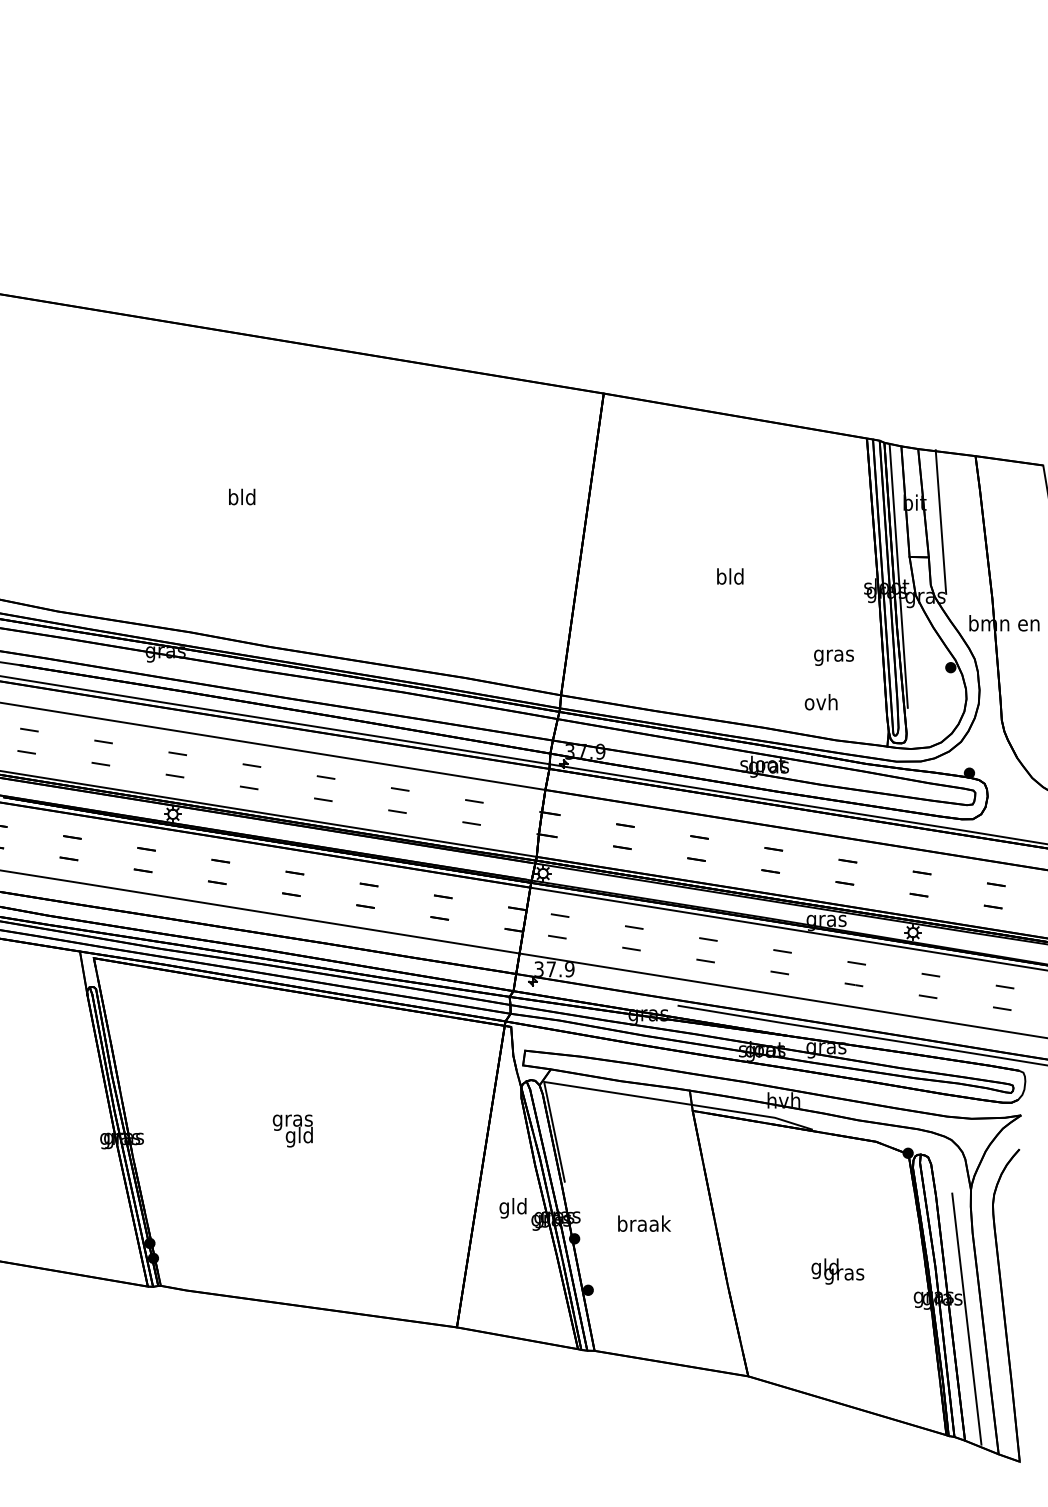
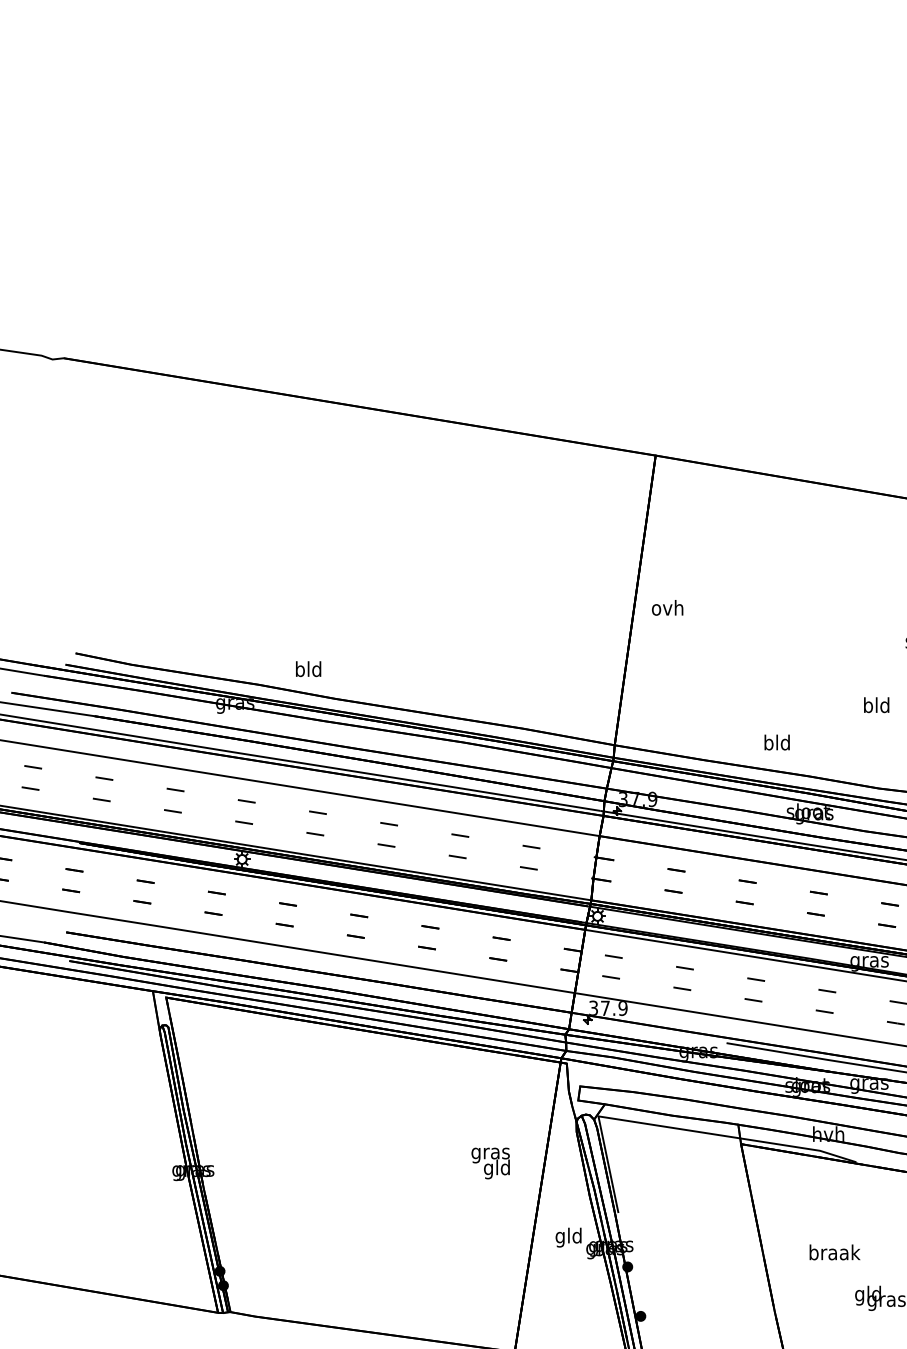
text: (242, 496) -> (308, 668), moved
text: (730, 576) -> (777, 742), moved
text: (833, 655) -> (876, 707), gras -> bld
text: (820, 702) -> (666, 608), moved
text: (292, 1130) -> (490, 1162), moved
text: (644, 1223) -> (834, 1252), moved

